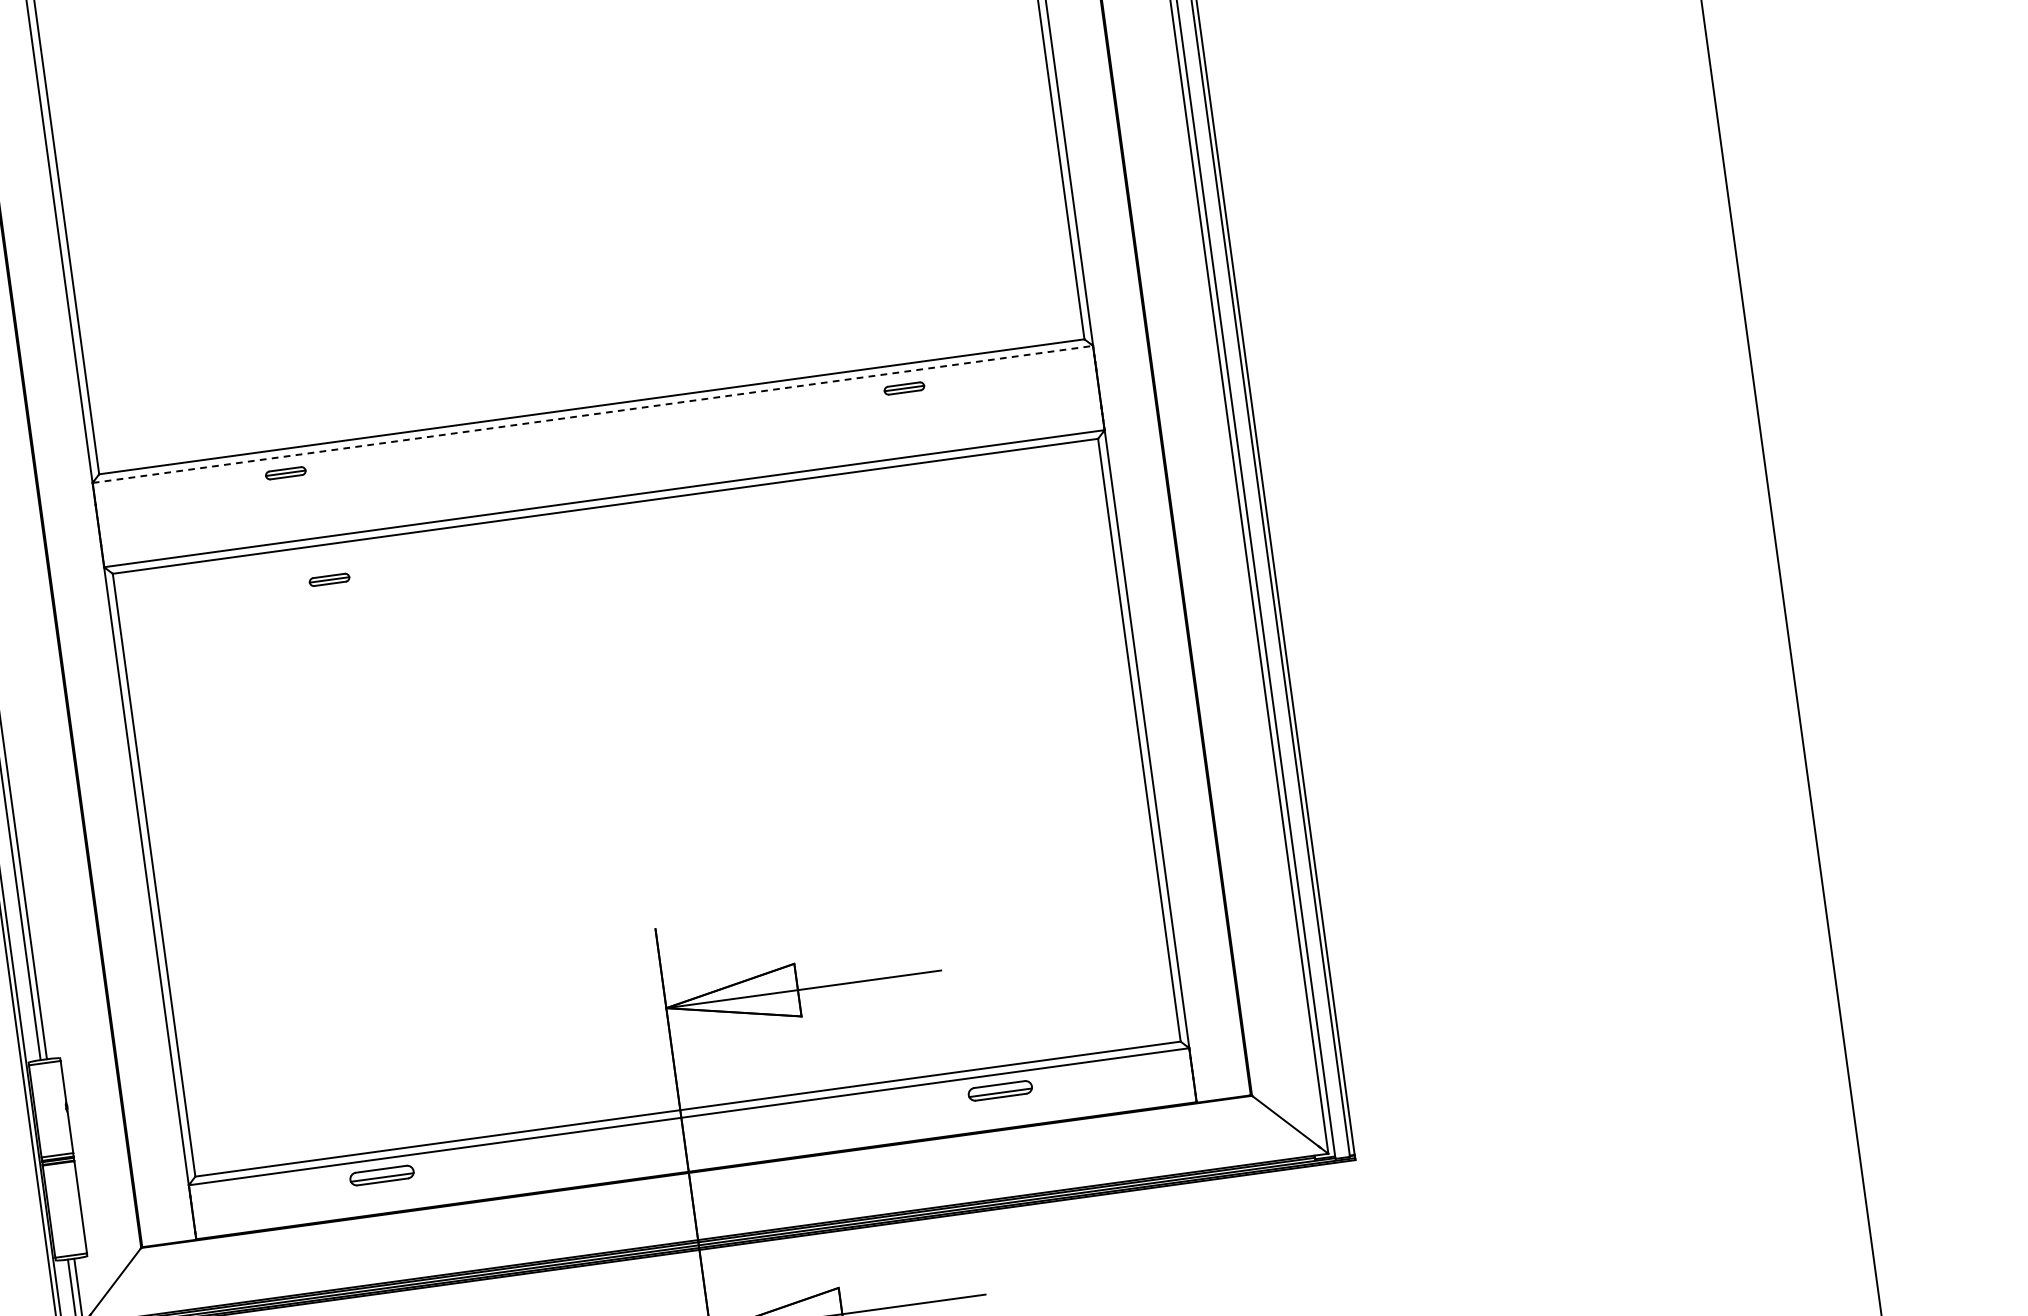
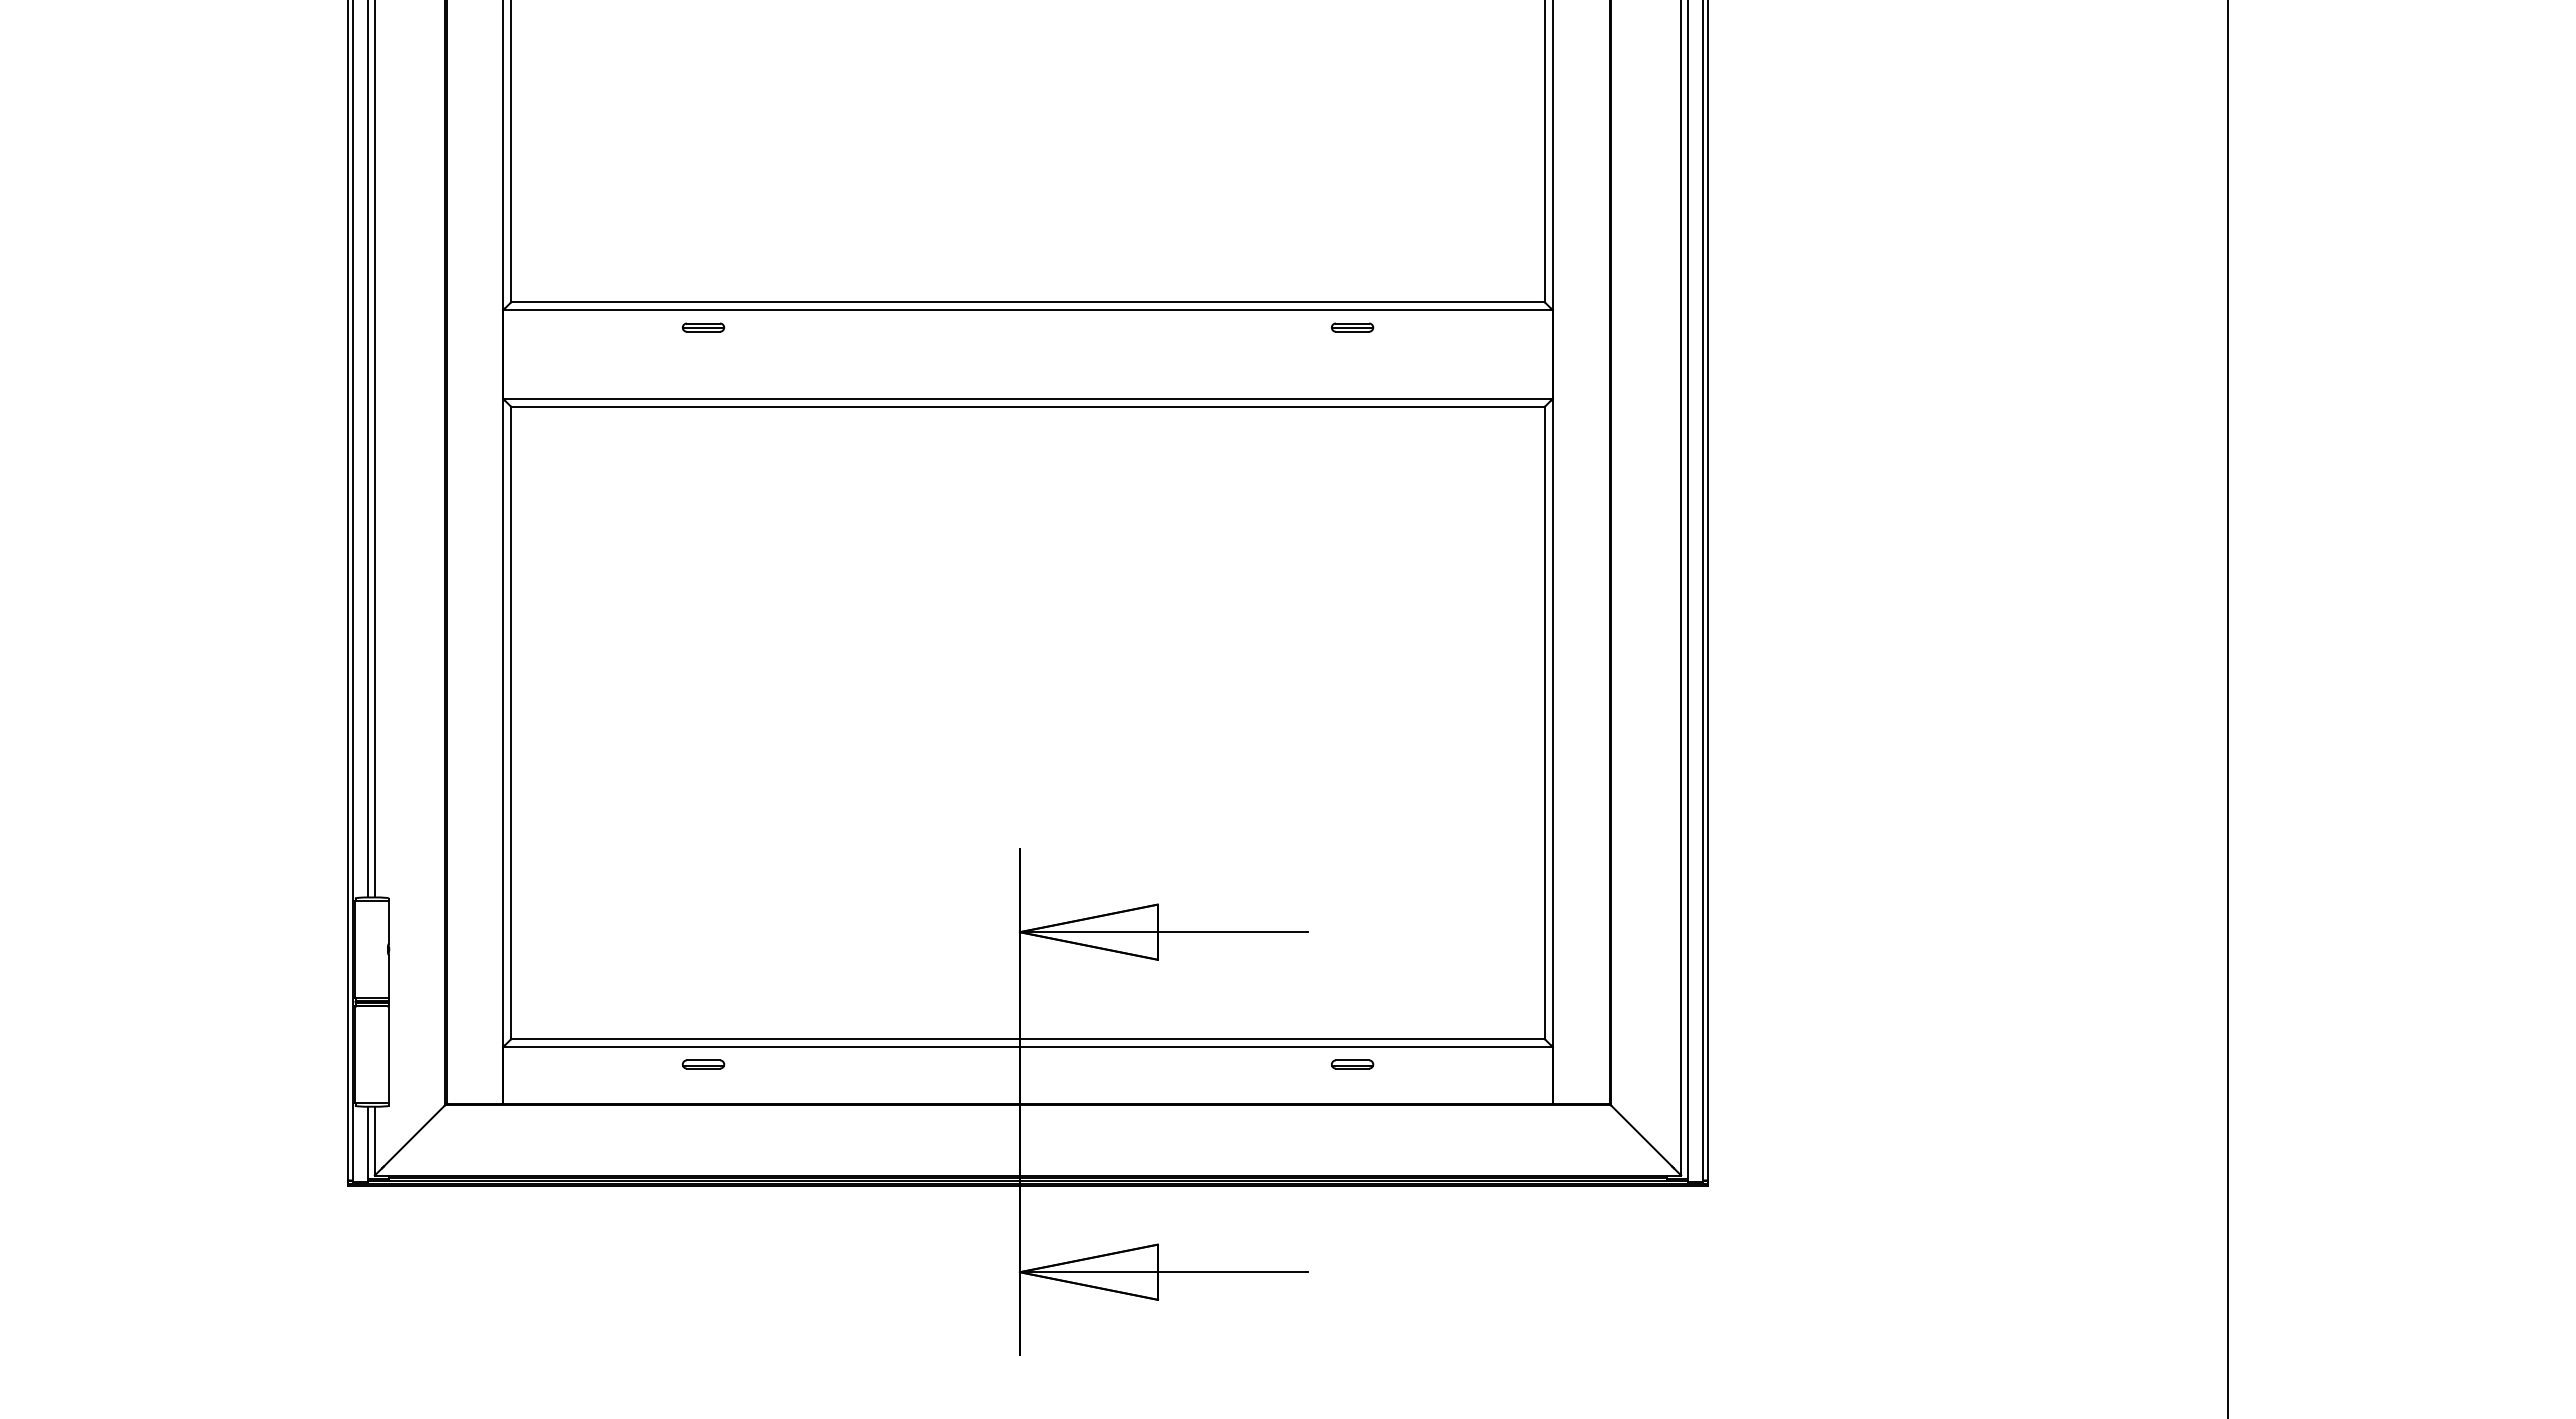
line: (593, 414) -> (1028, 310), dashed -> solid
part: (329, 579) -> (733, 443), removed
part: (1000, 1090) -> (1352, 1064), size x0.62
part: (382, 1175) -> (703, 1064), size x0.62

